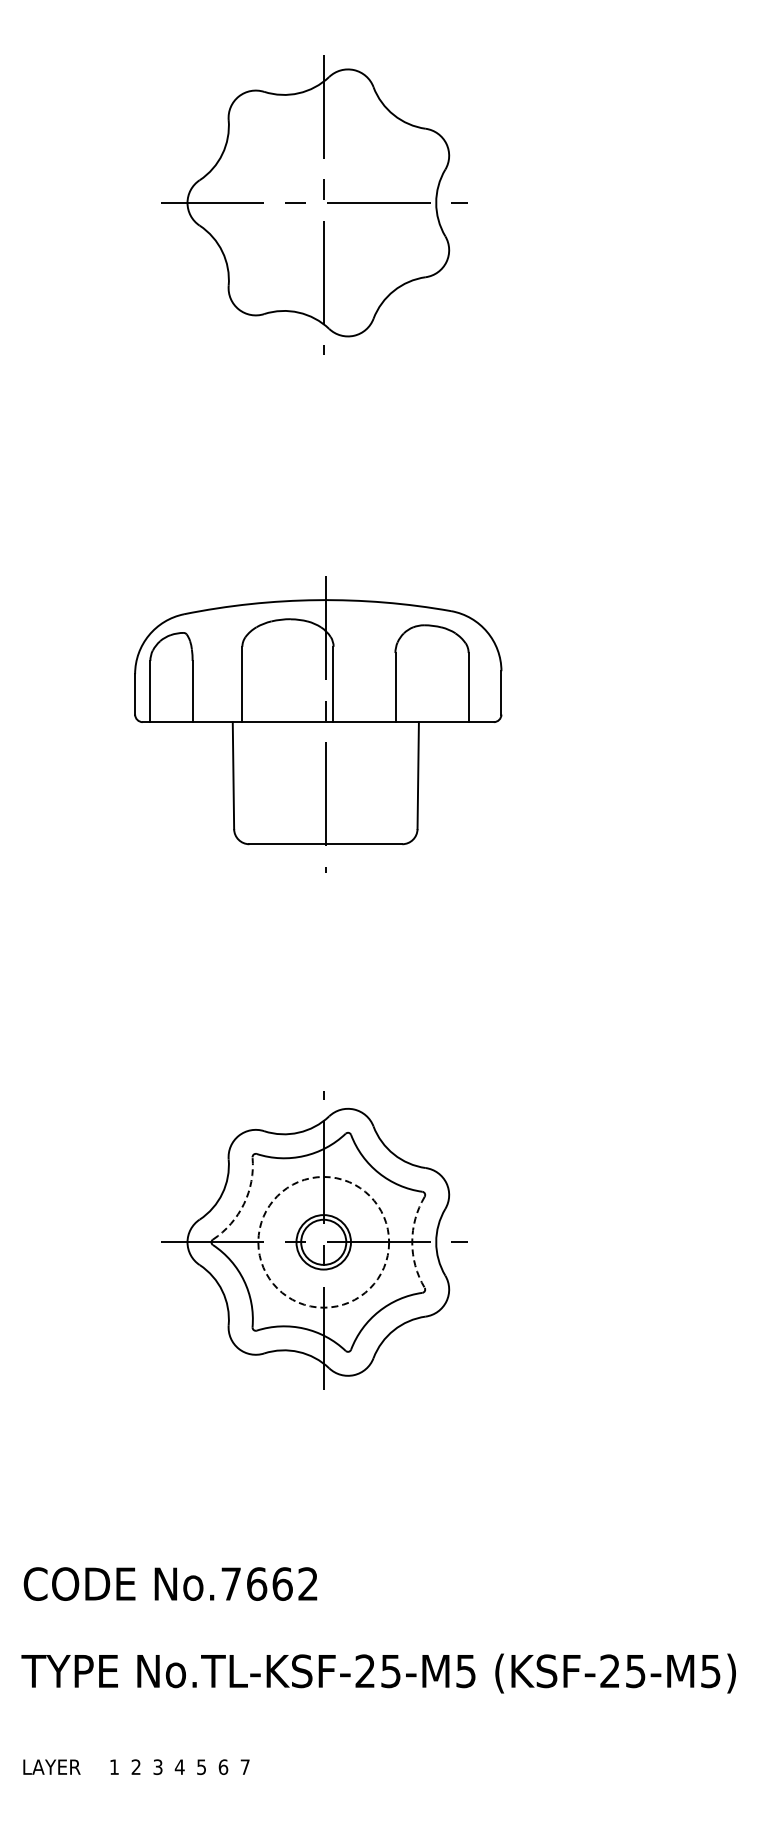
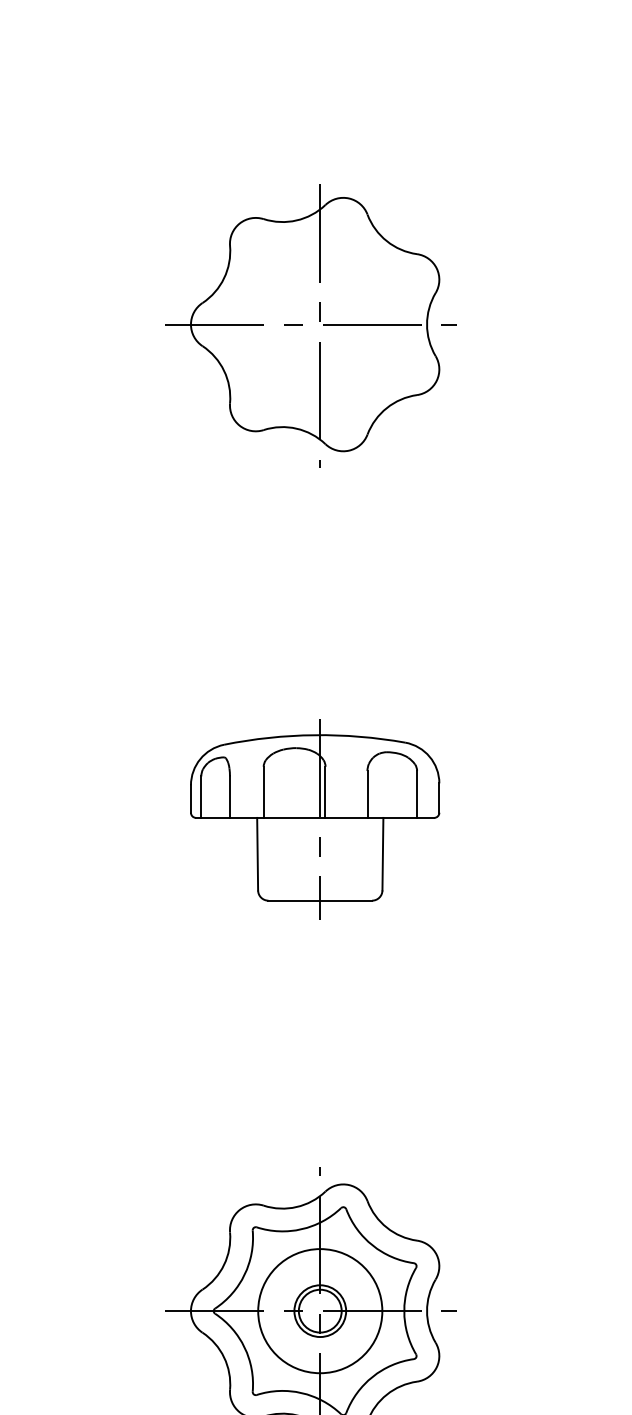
part: (318, 723) -> (315, 818), size x0.71
arc: (244, 1203) -> (245, 1274), dashed -> solid
circle: (323, 1241) -> (320, 1310), dashed -> solid
arc: (412, 1242) -> (404, 1311), dashed -> solid

